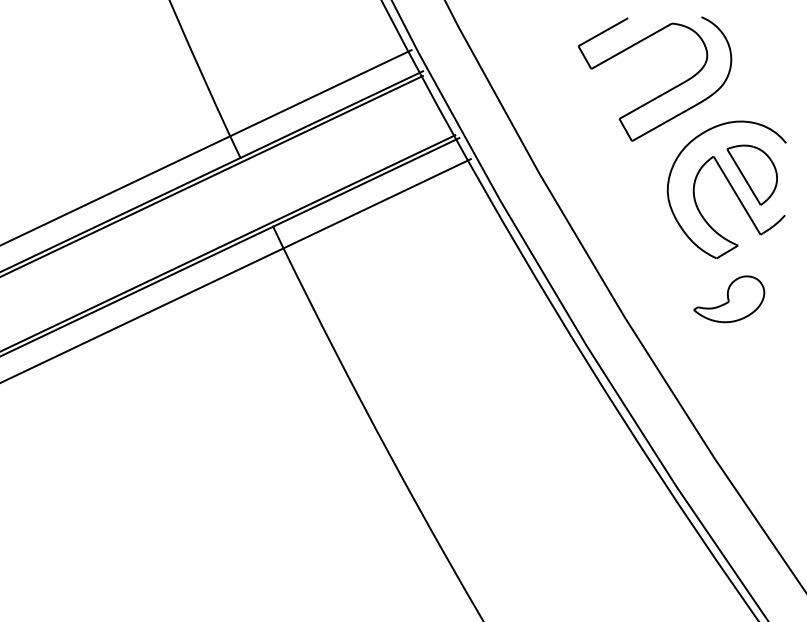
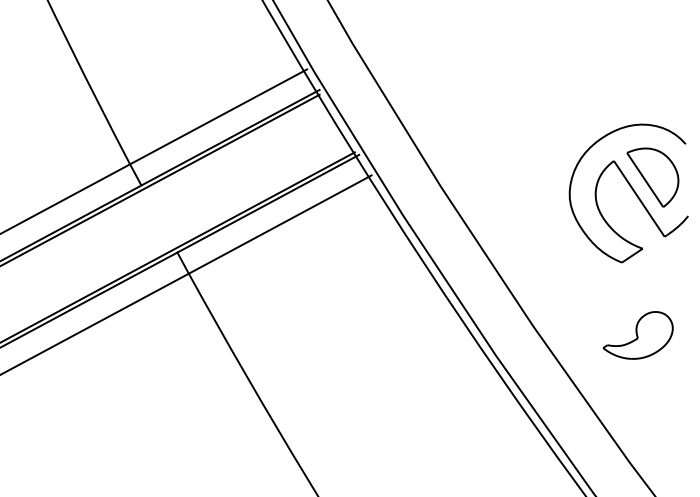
part: (662, 93) -> (559, 100), removed
part: (729, 299) -> (638, 335), moved

